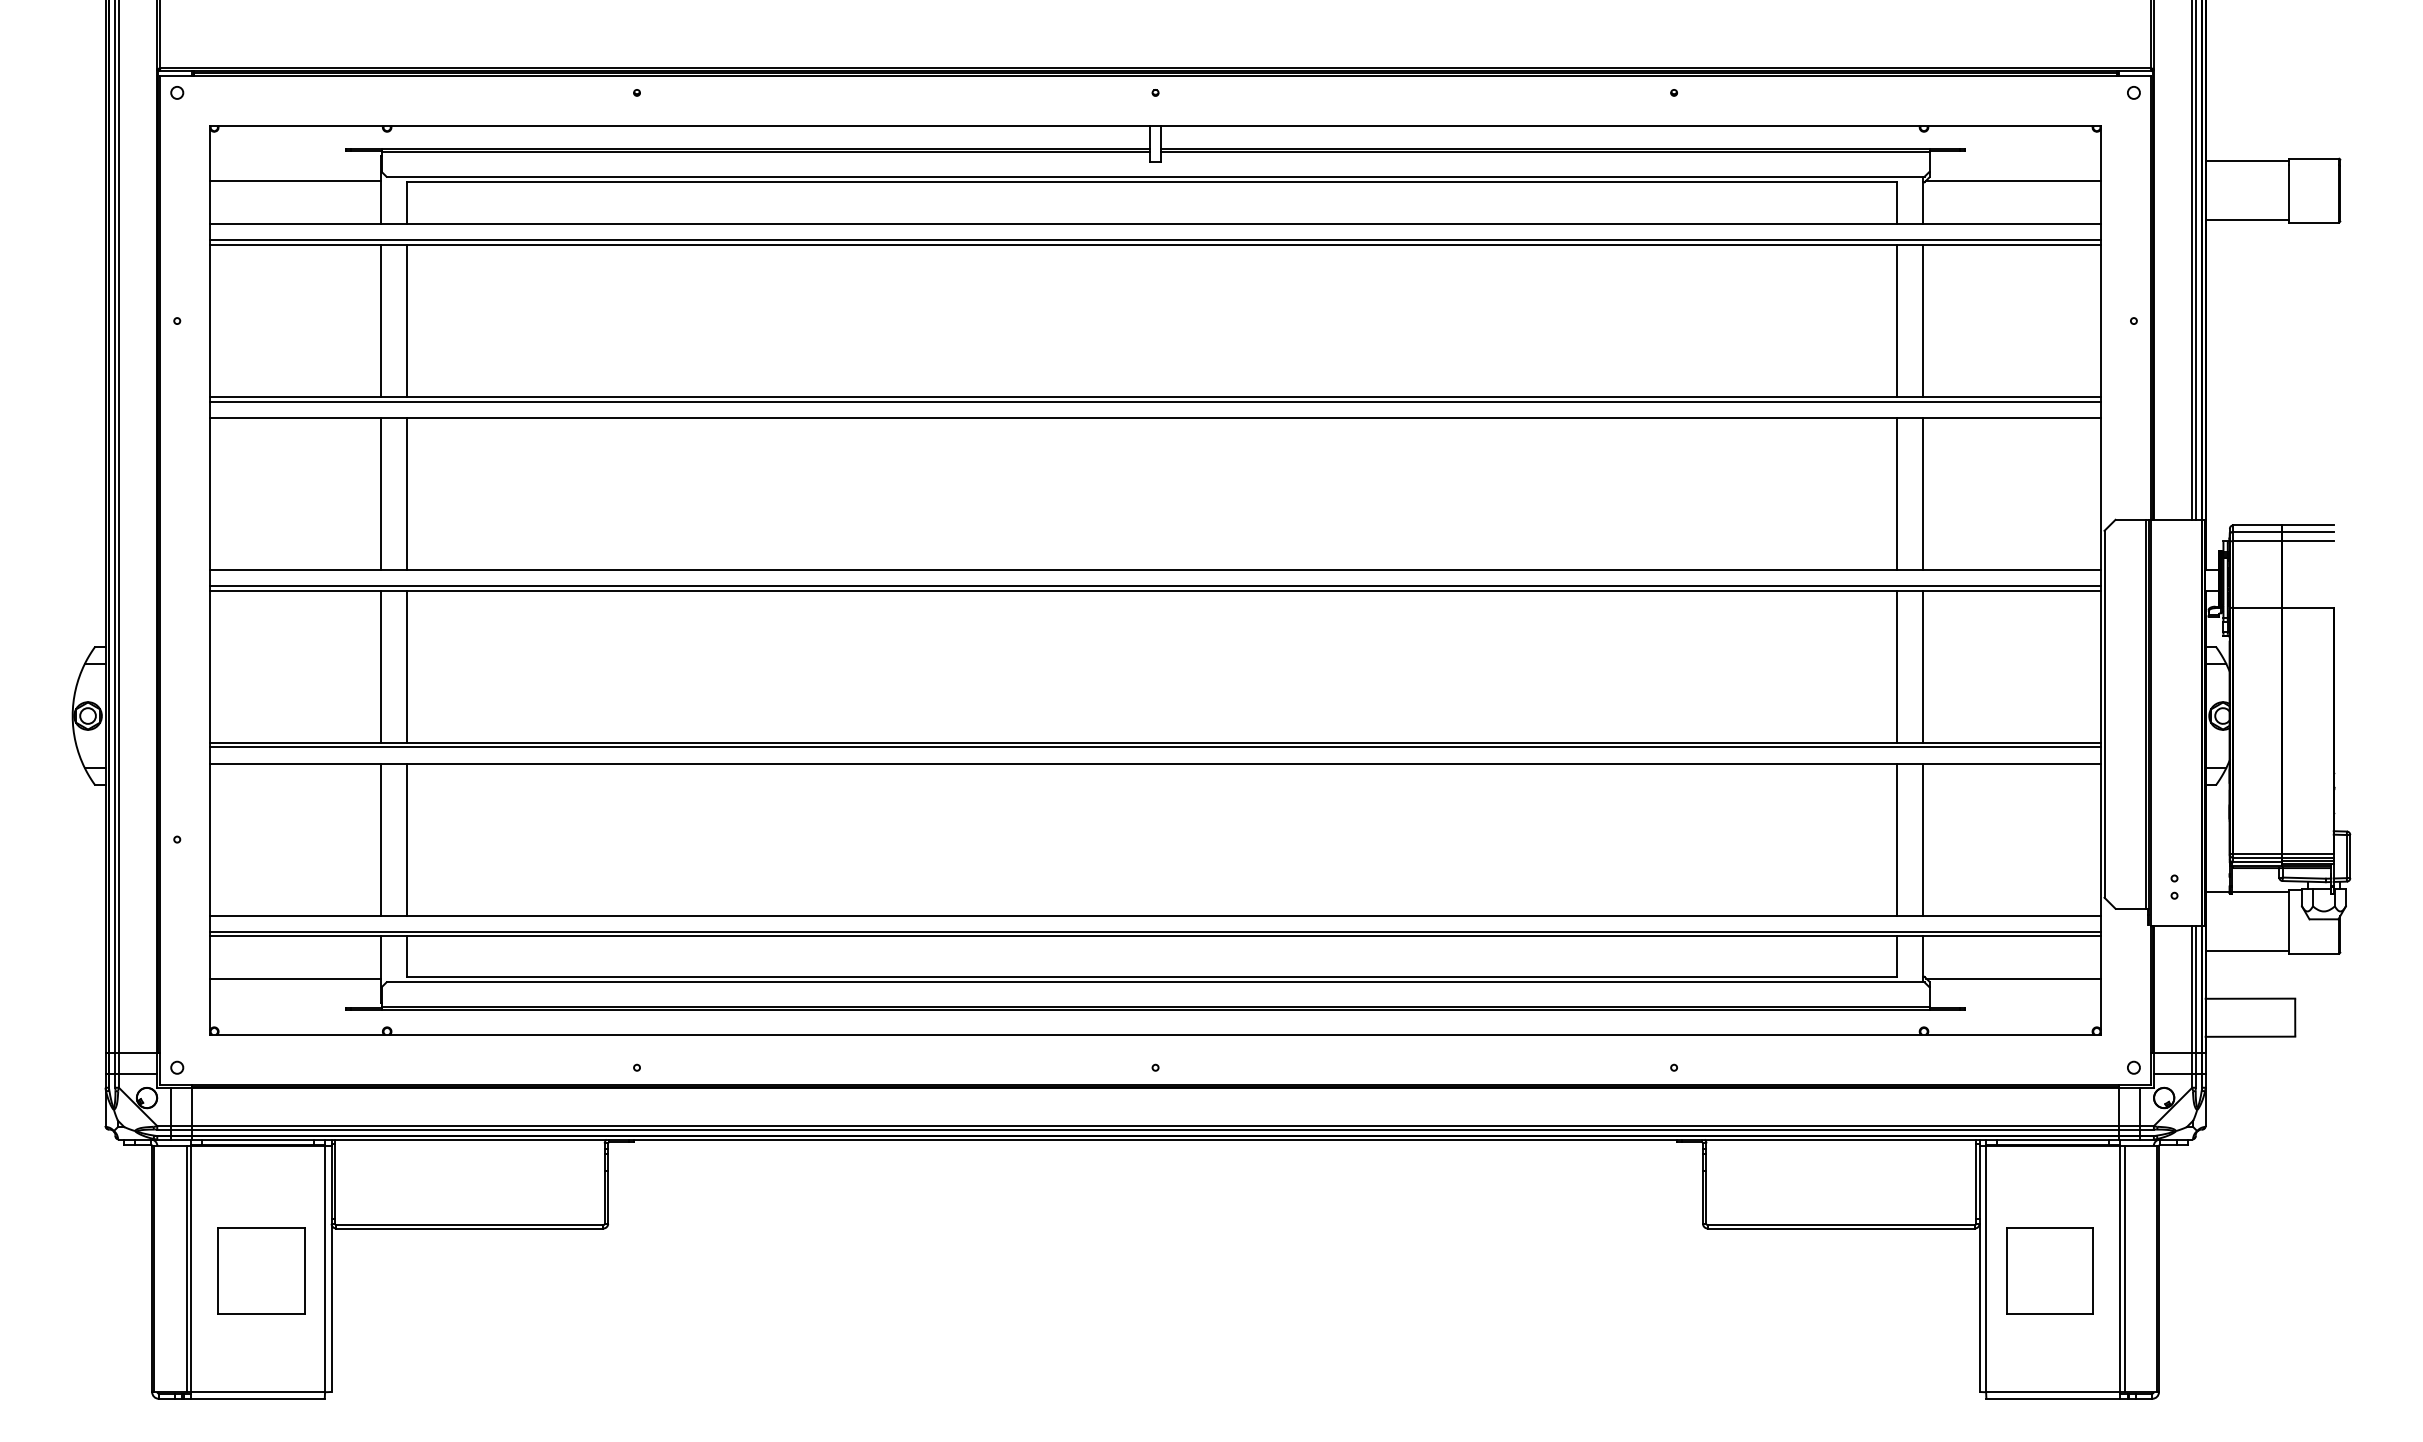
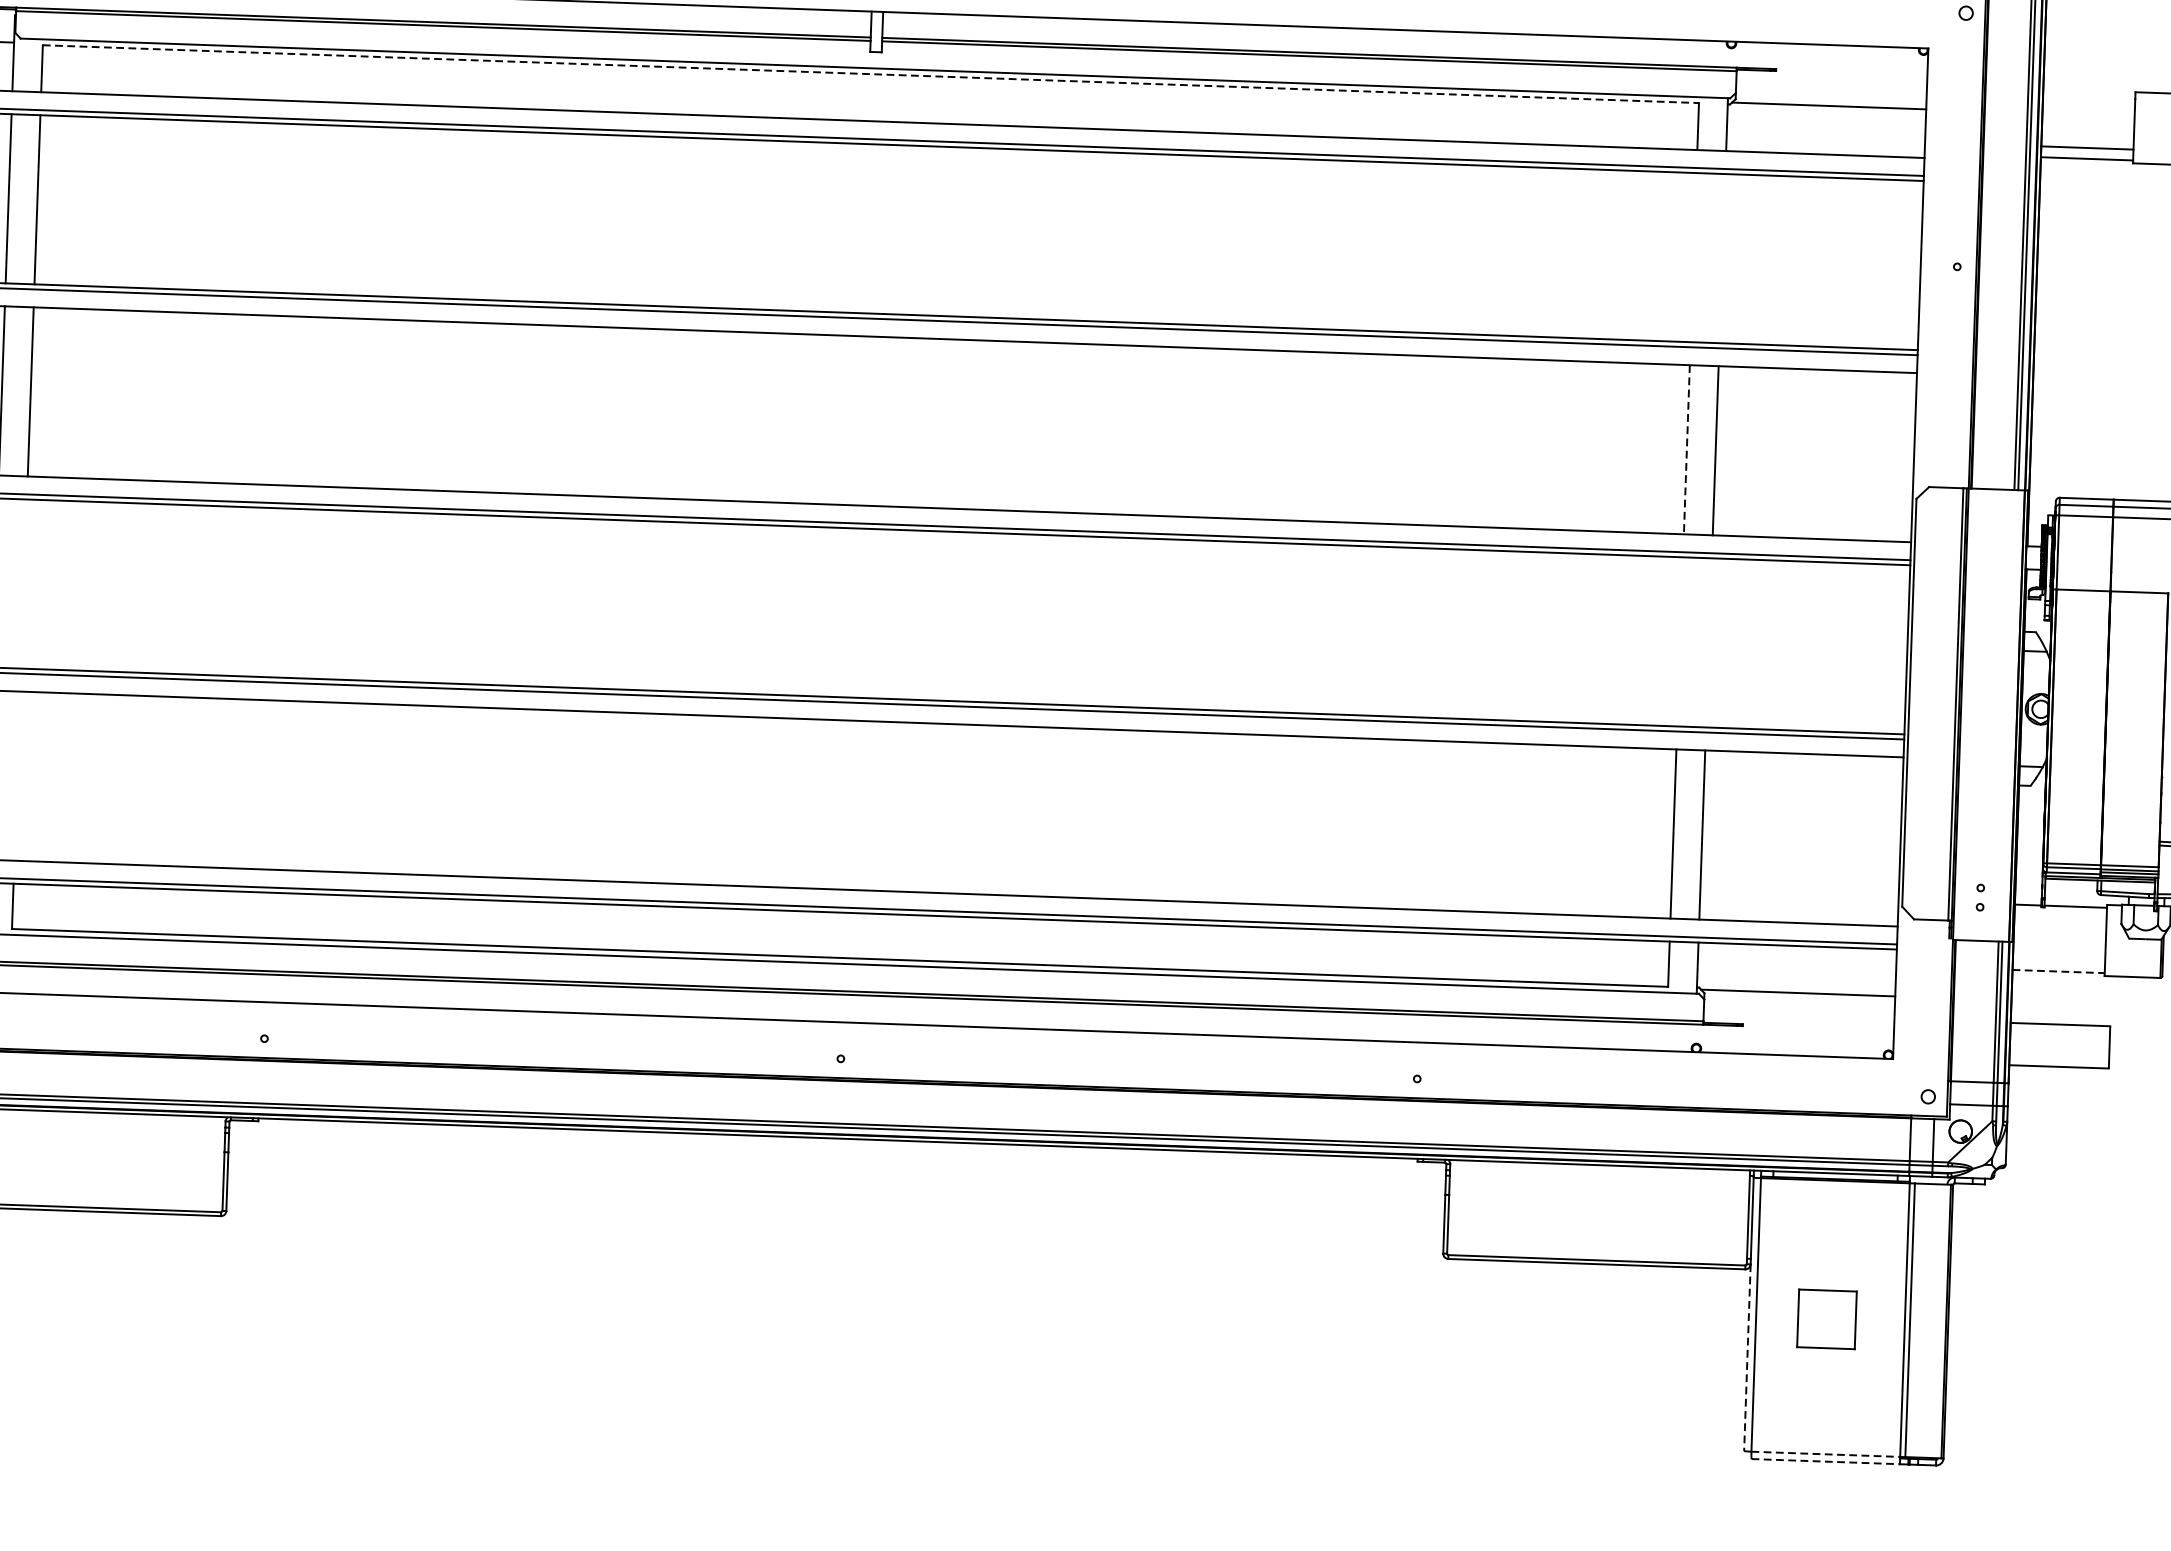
line: (2246, 161) -> (2086, 148), moved
line: (1151, 182) -> (870, 74), solid -> dashed
line: (1896, 320) -> (1693, 257), removed
line: (1922, 320) -> (1722, 258), removed
line: (1896, 494) -> (1686, 450), solid -> dashed
line: (406, 666) -> (23, 583), removed
line: (1896, 666) -> (1679, 641), removed
line: (1922, 666) -> (1708, 642), removed
line: (406, 839) -> (17, 776), removed
line: (2247, 951) -> (2059, 971), solid -> dashed
part: (2049, 1270) -> (1826, 1318), size x0.6
line: (1979, 1308) -> (1747, 1358), solid -> dashed
line: (2053, 1392) -> (1826, 1454), solid -> dashed
line: (2053, 1398) -> (1826, 1461), solid -> dashed

